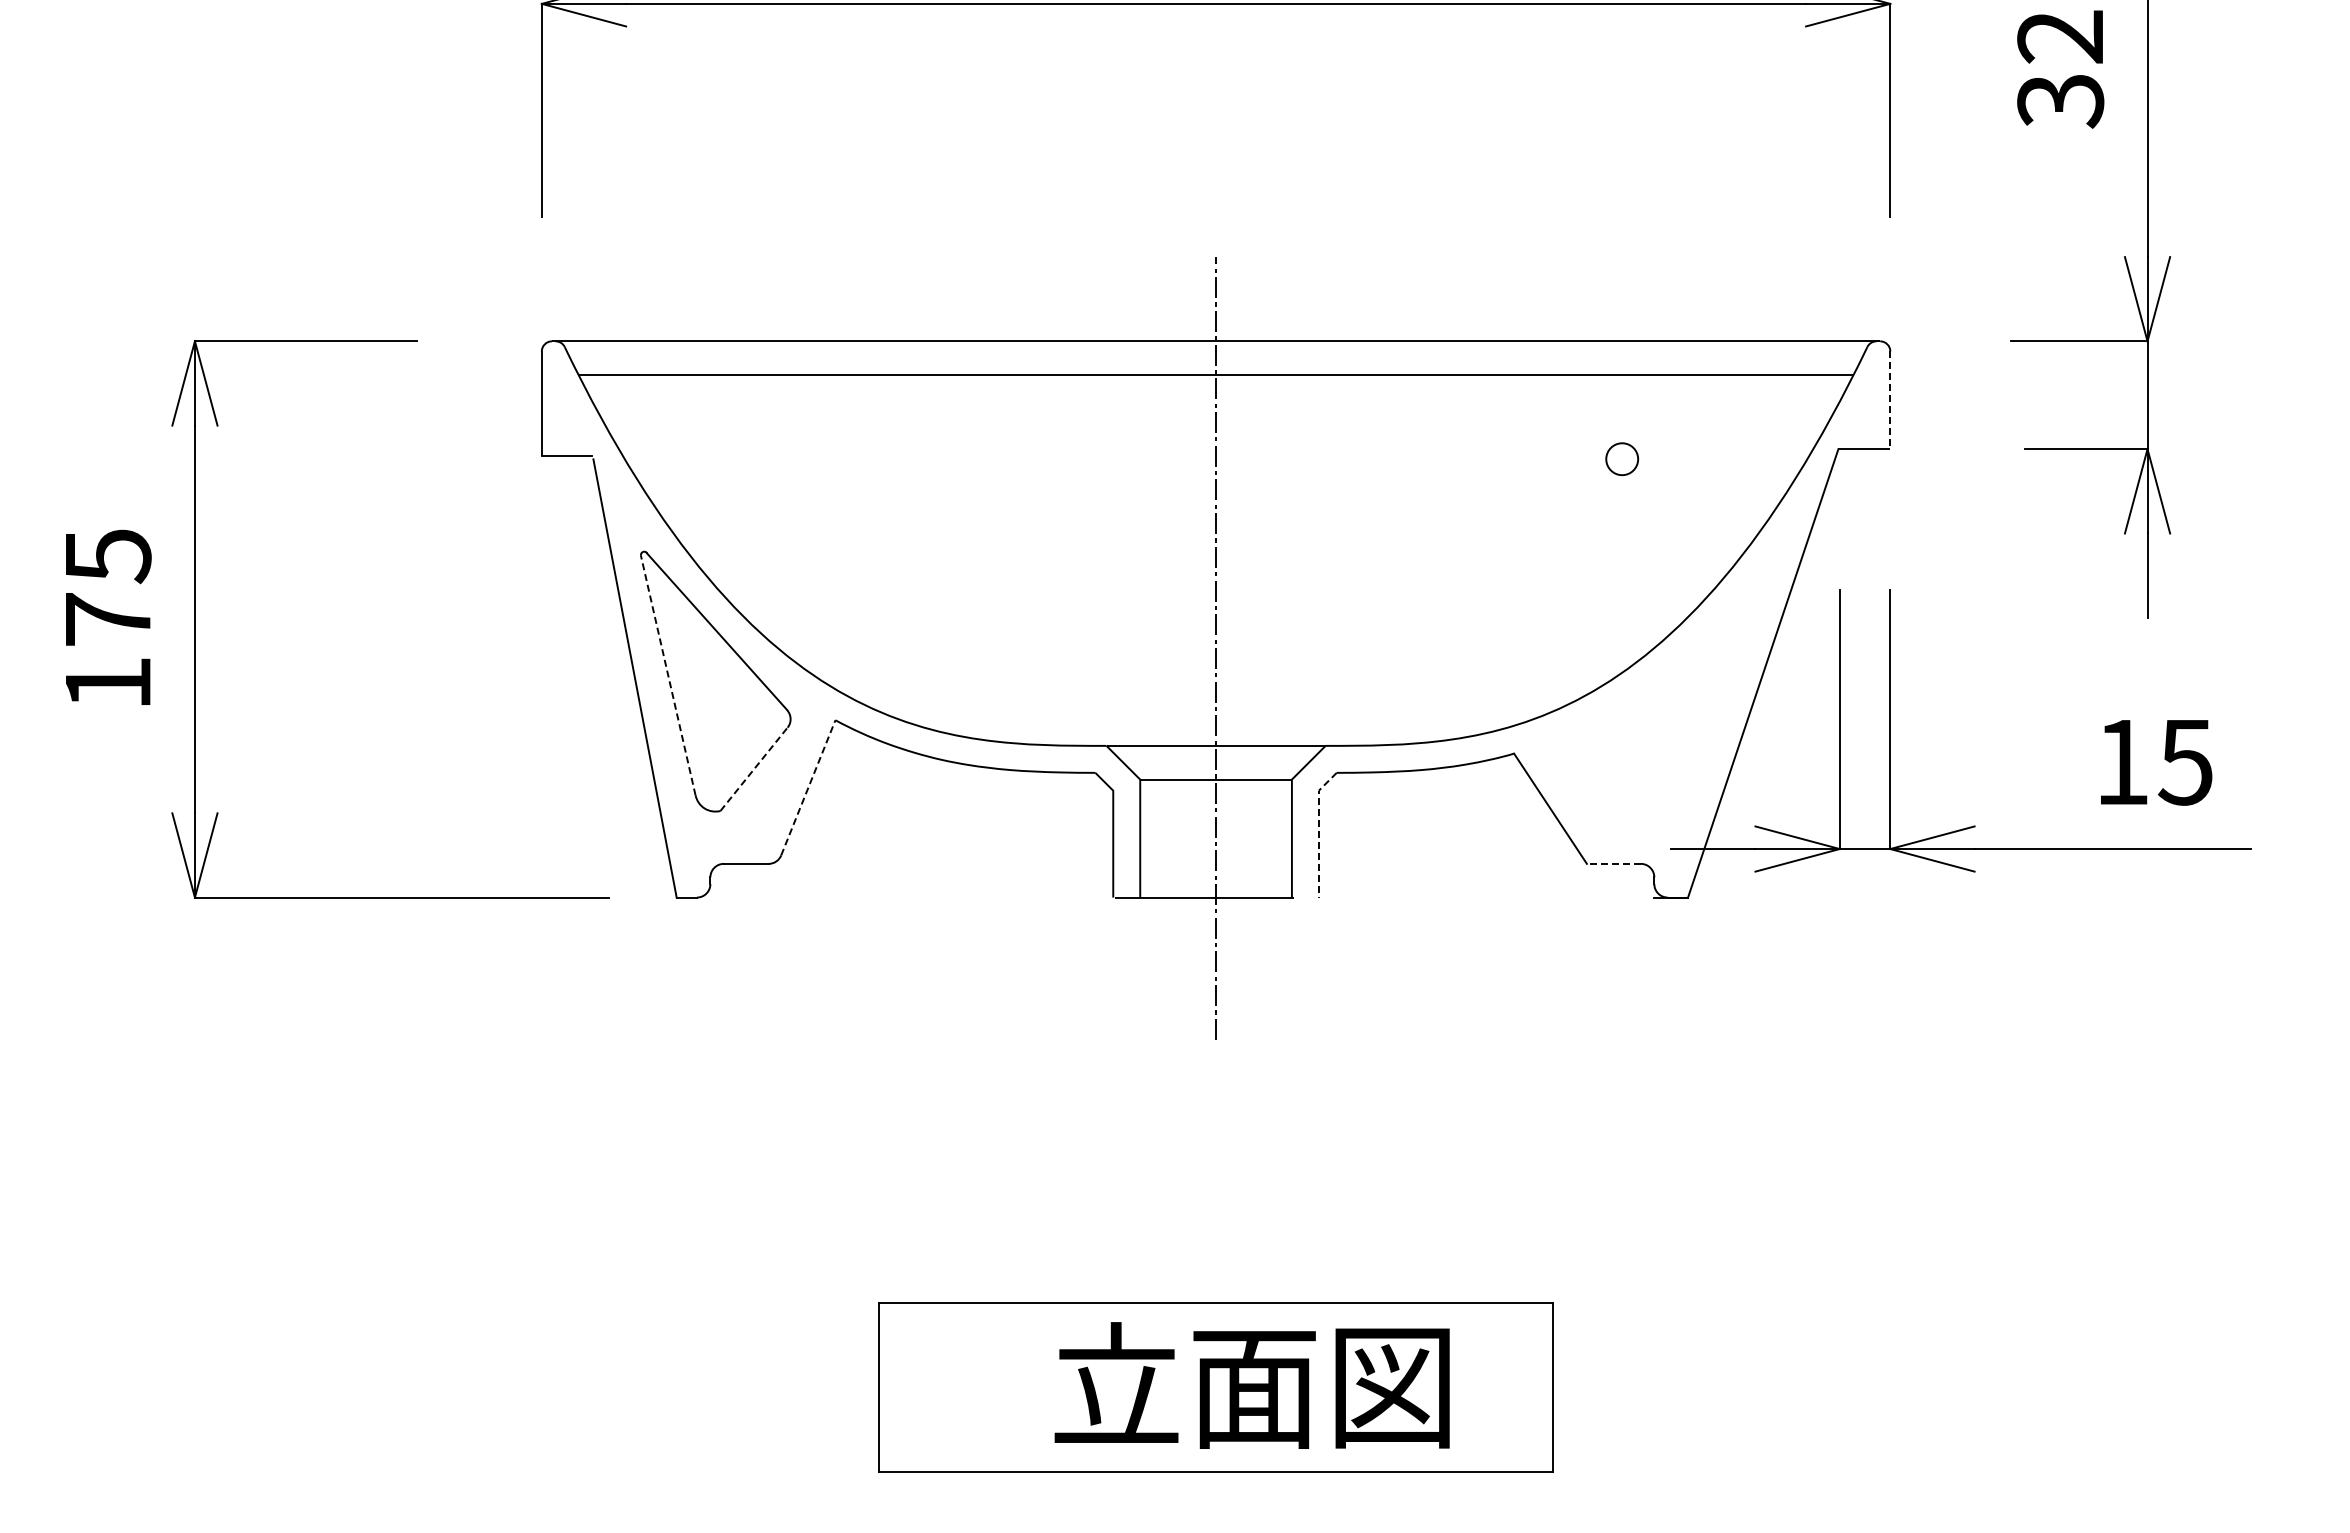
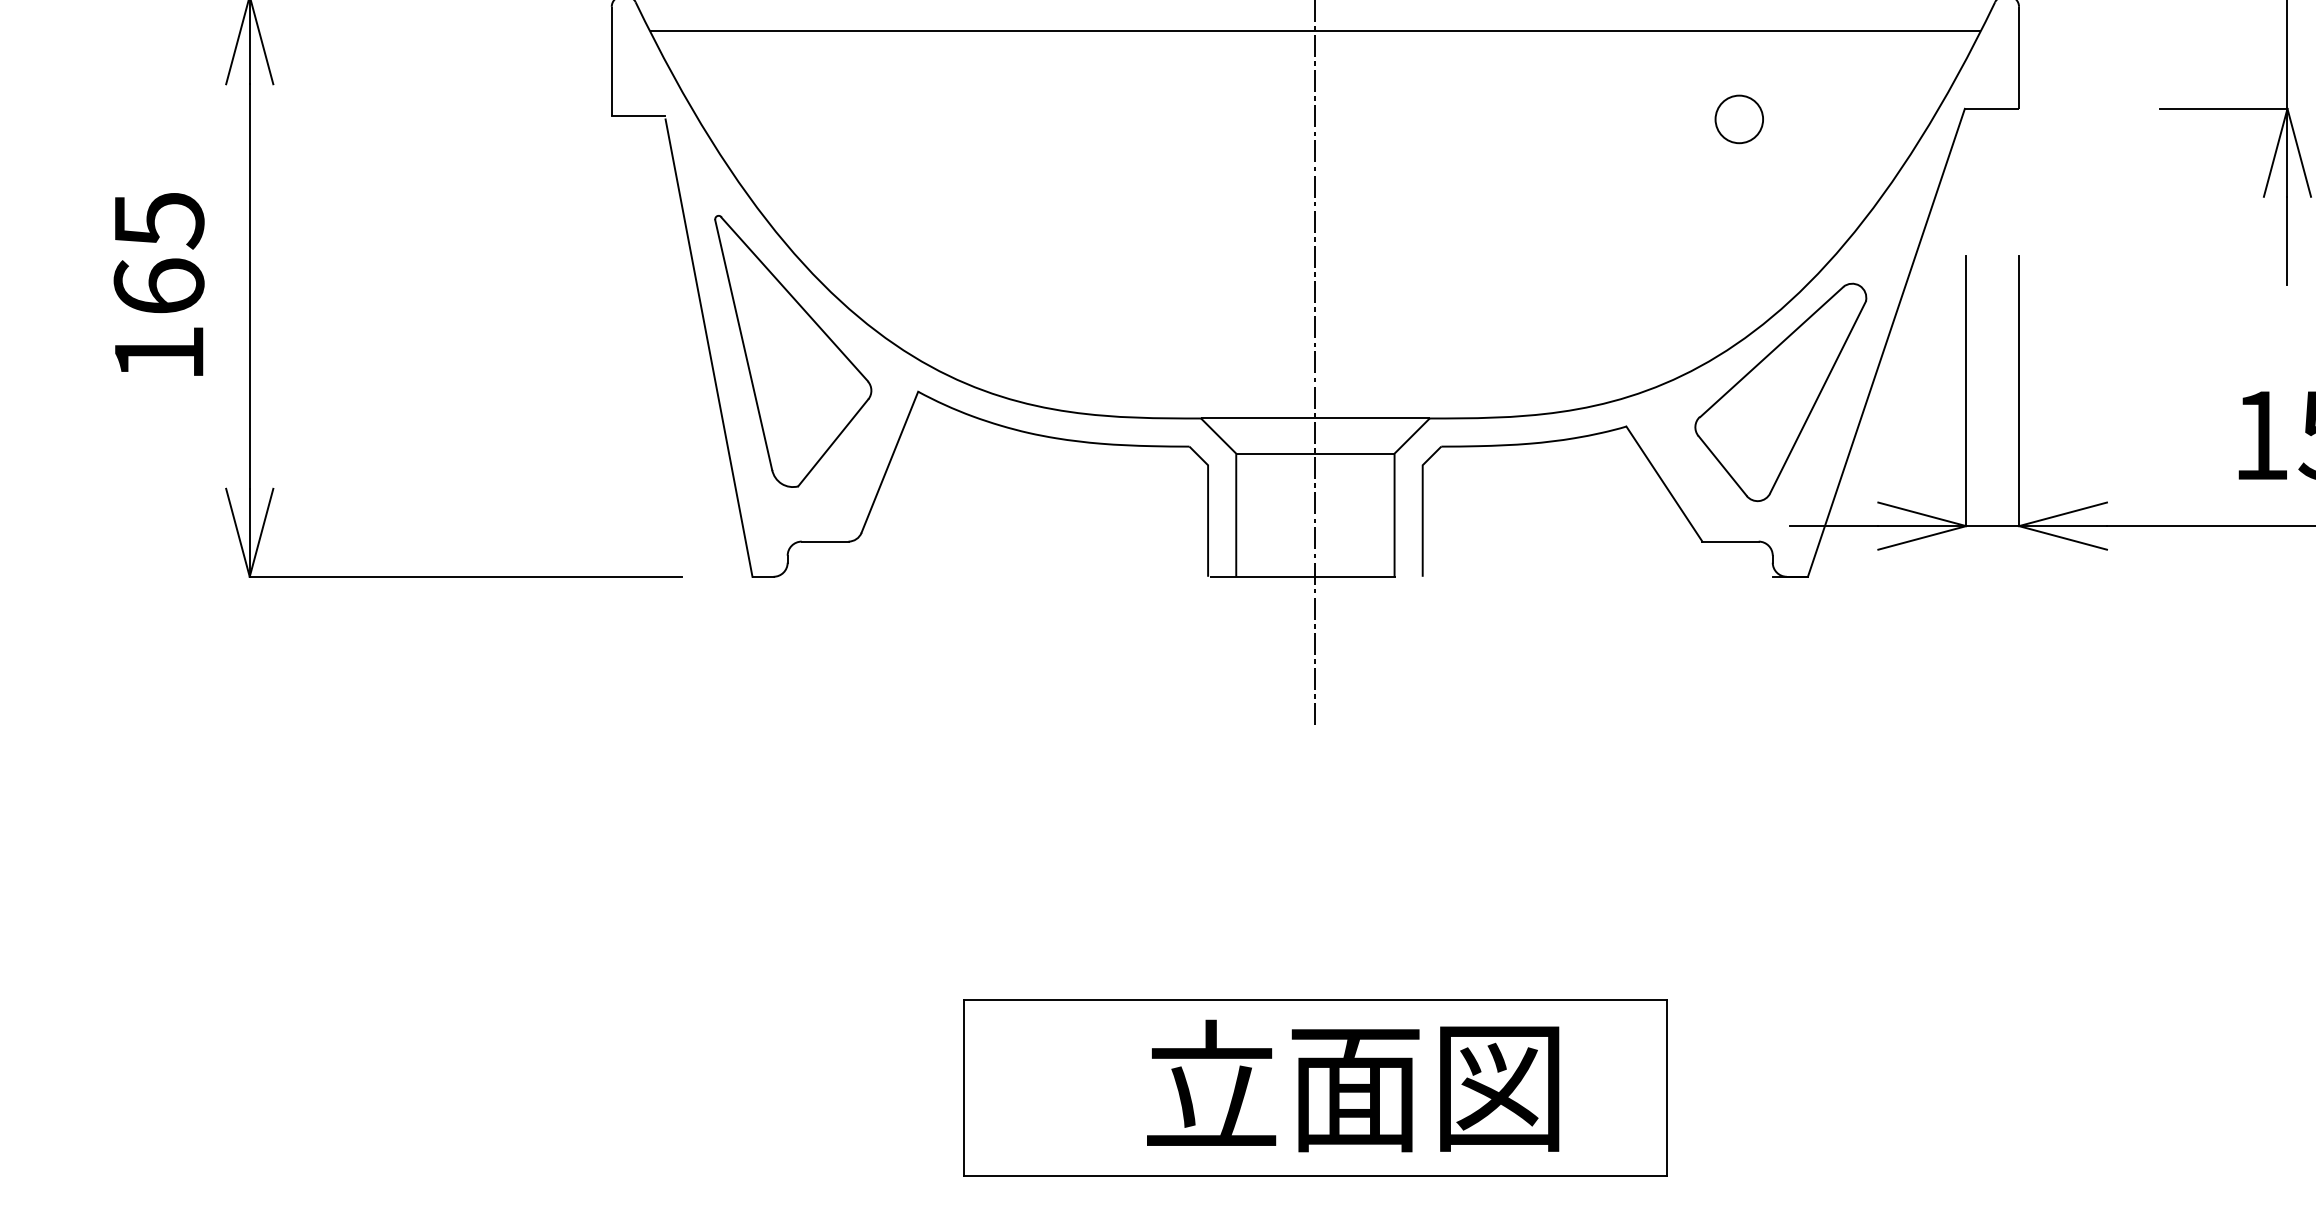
line: (1890, 400) -> (2019, 58), dashed -> solid
circle: (1621, 458) -> (1738, 118), size x1.43
text: (107, 618) -> (158, 285), 175 -> 165
line: (668, 675) -> (743, 345), dashed -> solid
part: (1661, 720) -> (1780, 391), added
line: (754, 768) -> (833, 442), dashed -> solid
line: (808, 787) -> (890, 461), dashed -> solid
line: (1318, 830) -> (1422, 506), dashed -> solid
line: (1613, 863) -> (1730, 541), dashed -> solid

